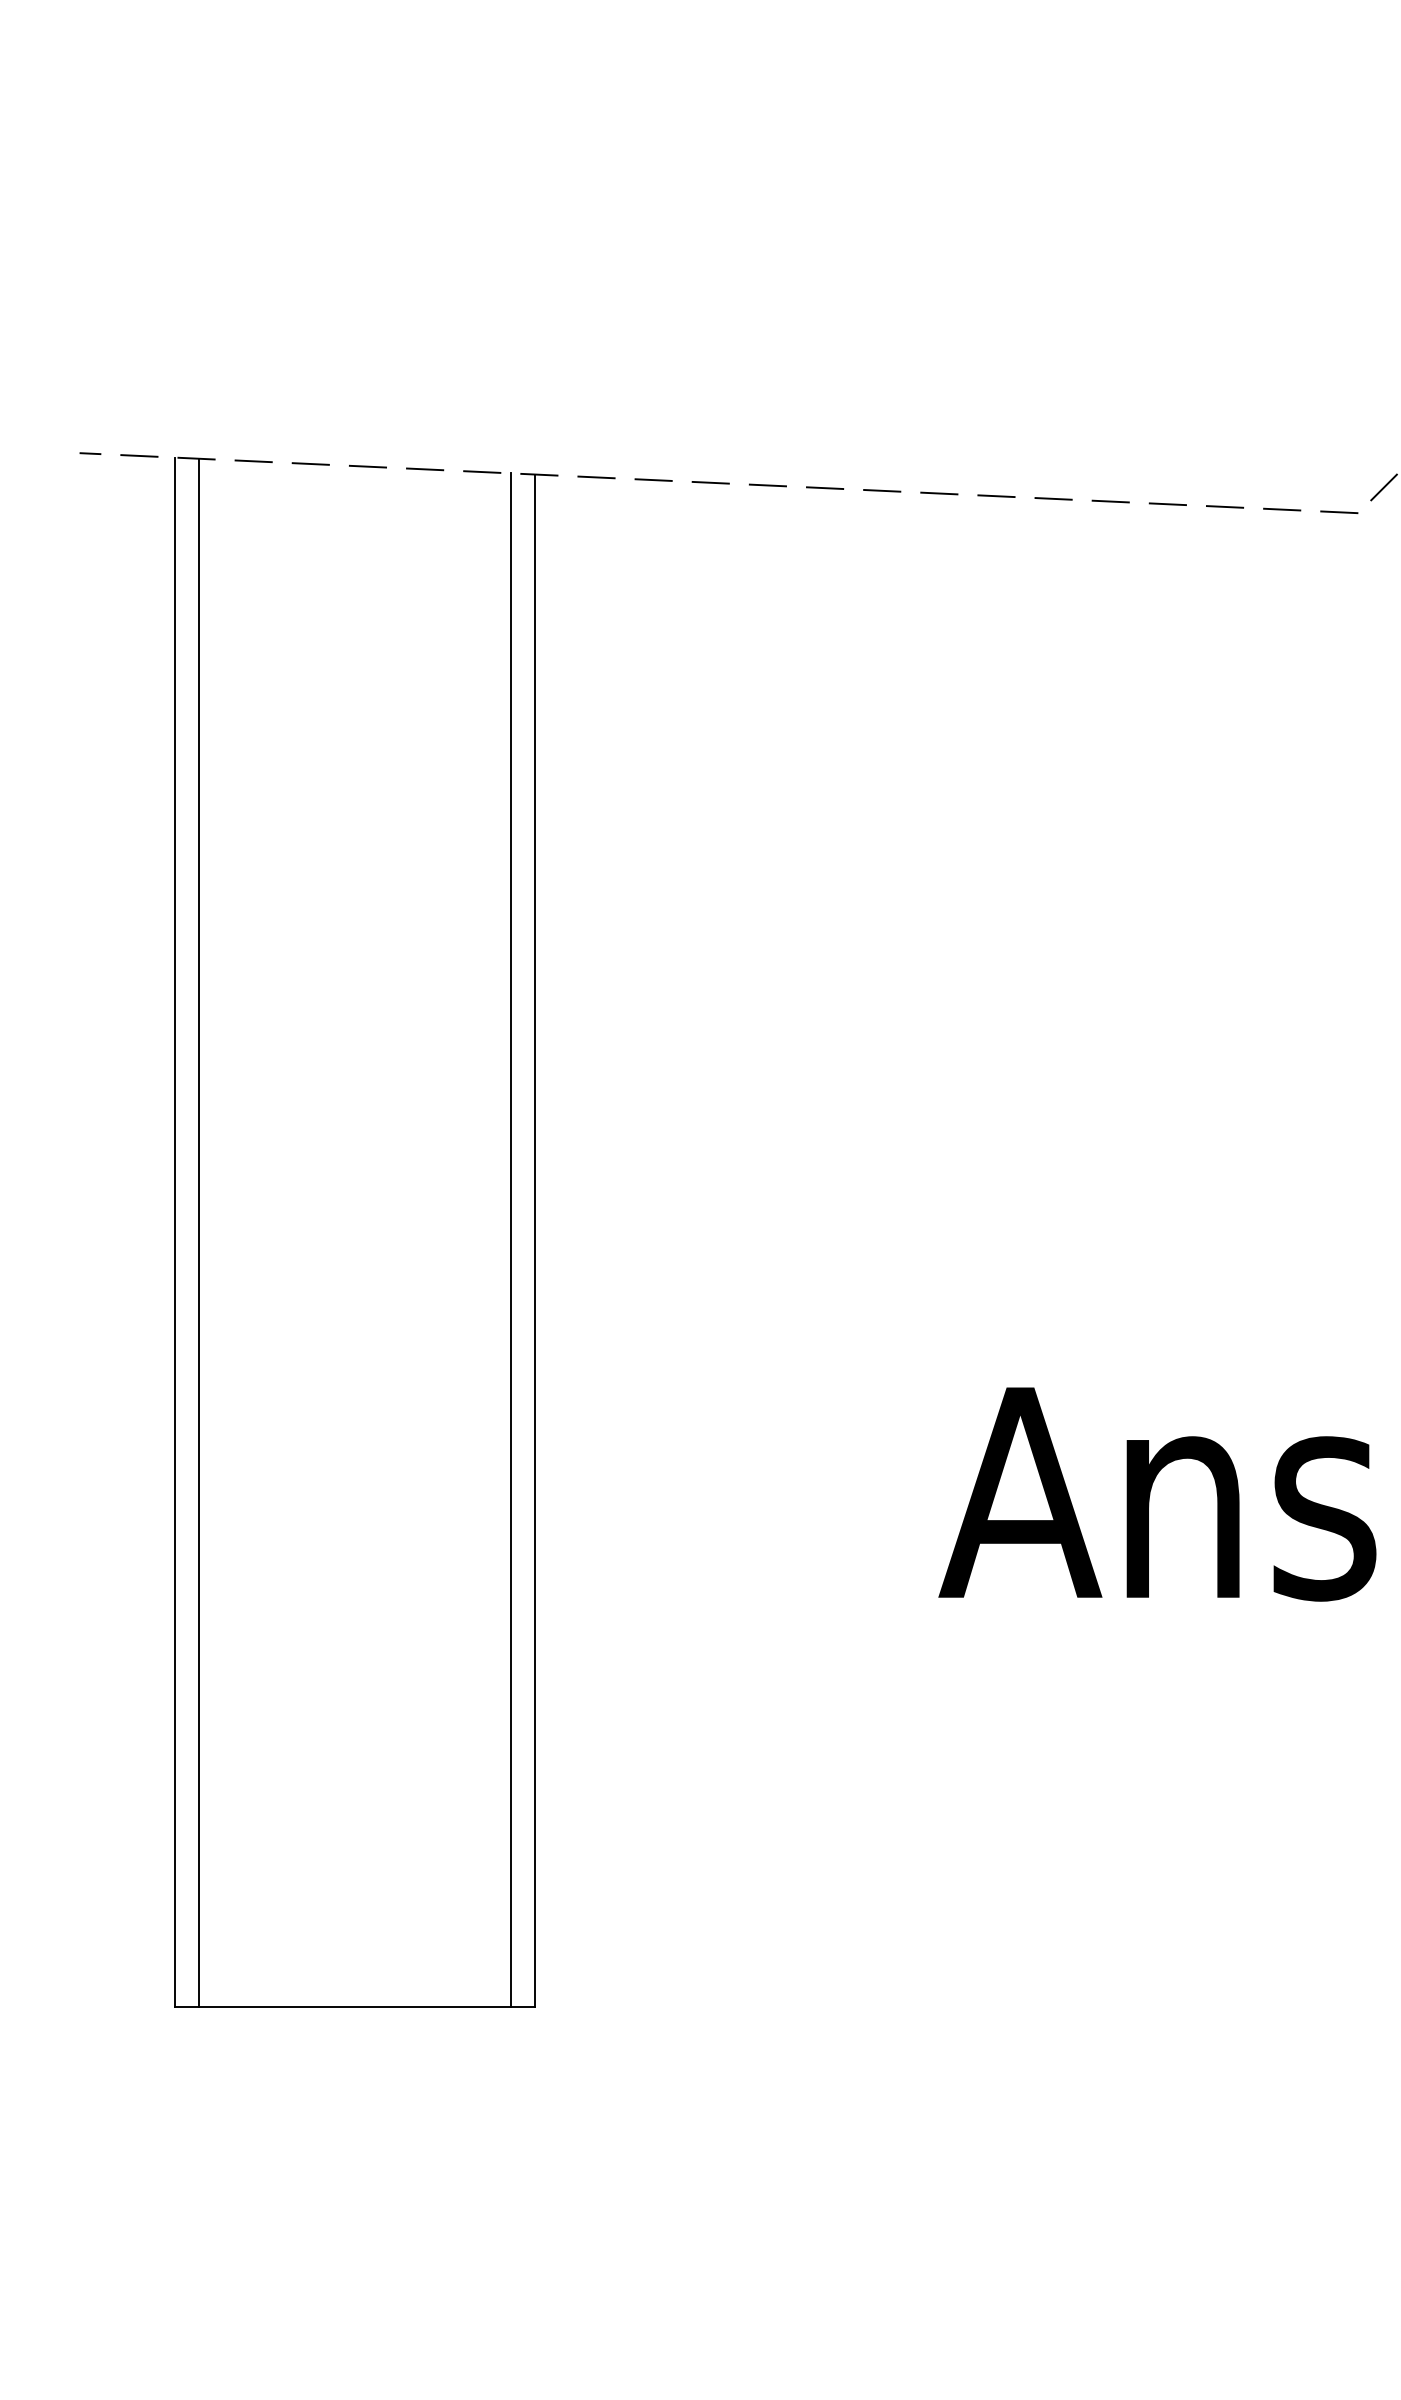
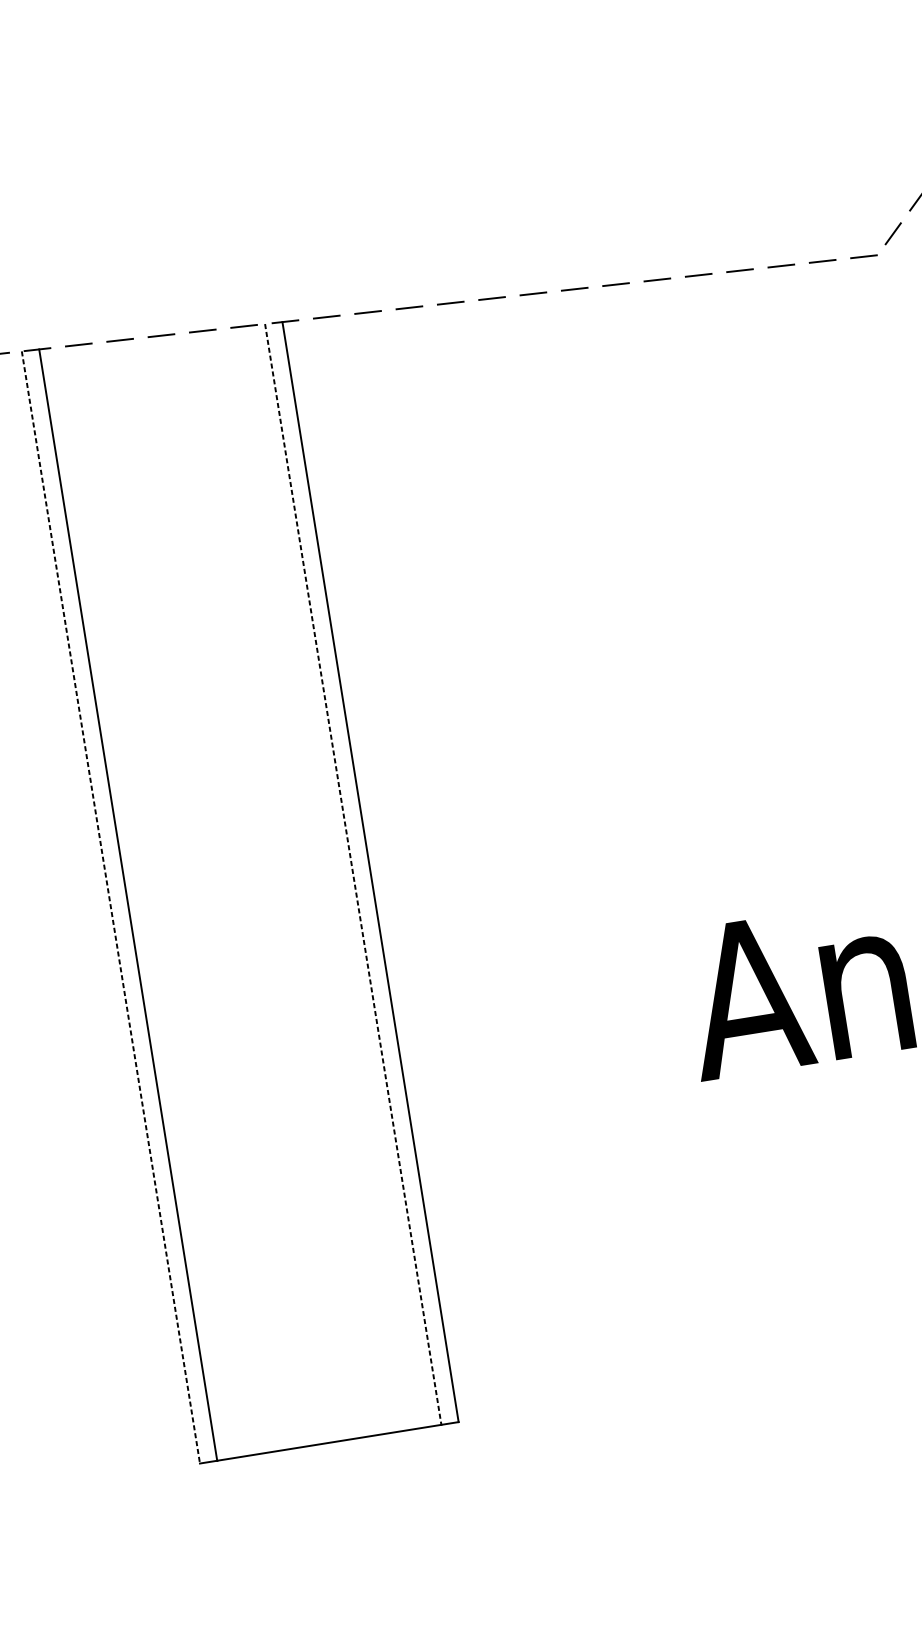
line: (174, 1232) -> (110, 907), solid -> dashed
line: (511, 1240) -> (353, 874), solid -> dashed

